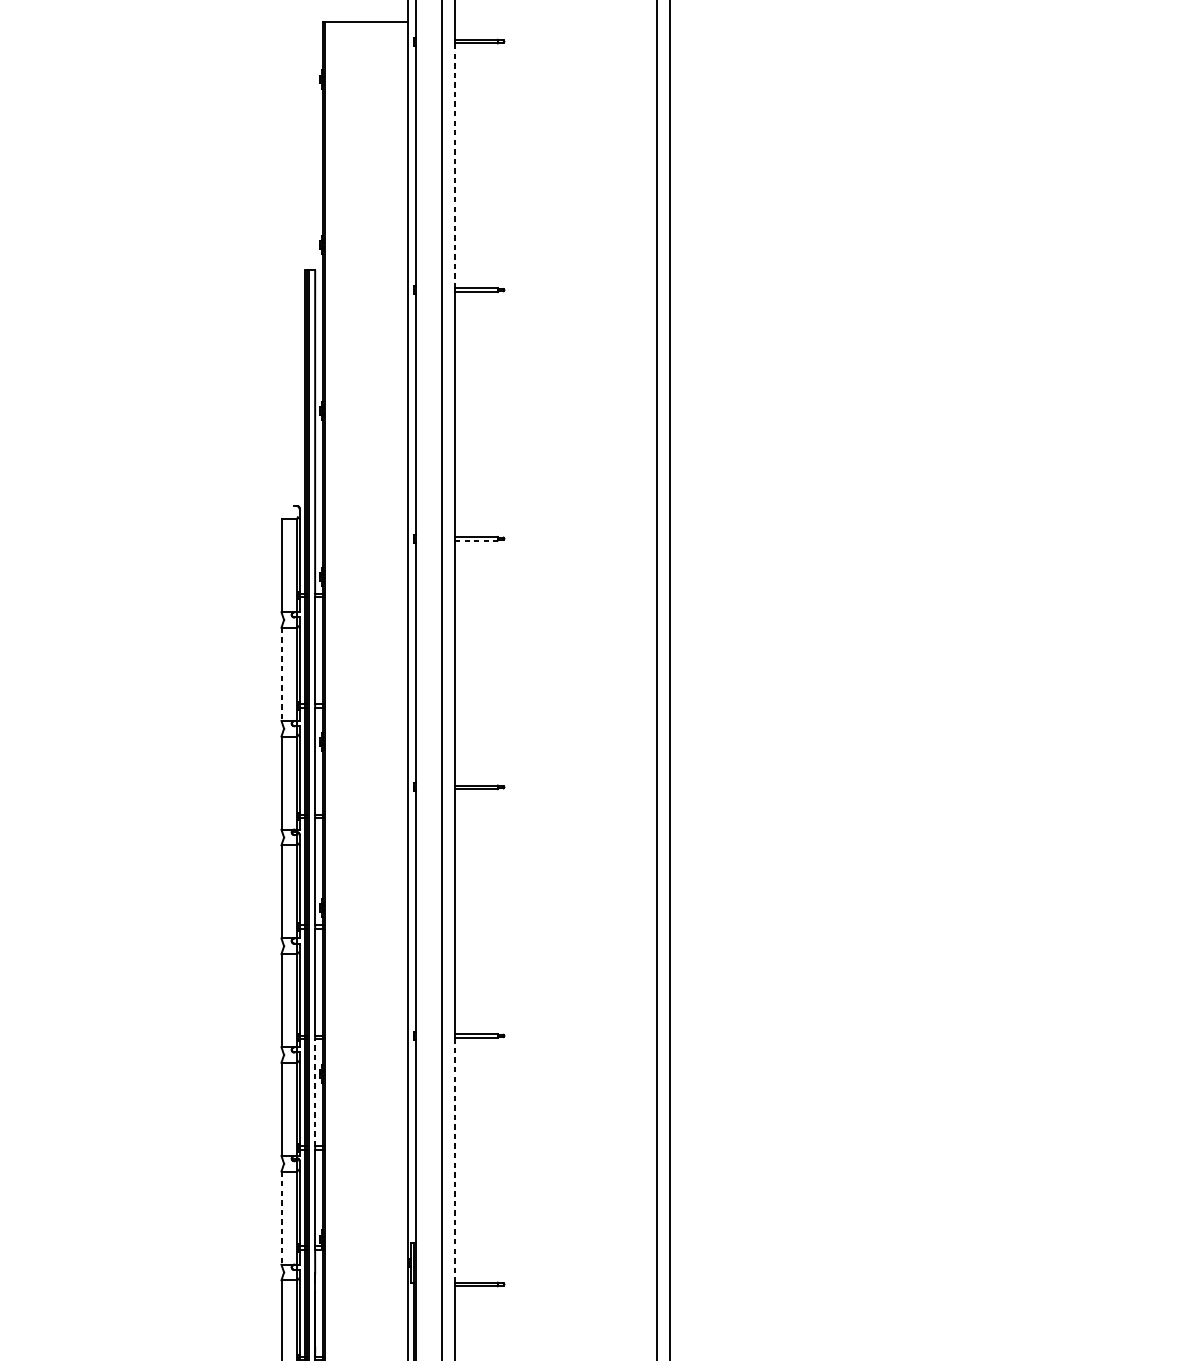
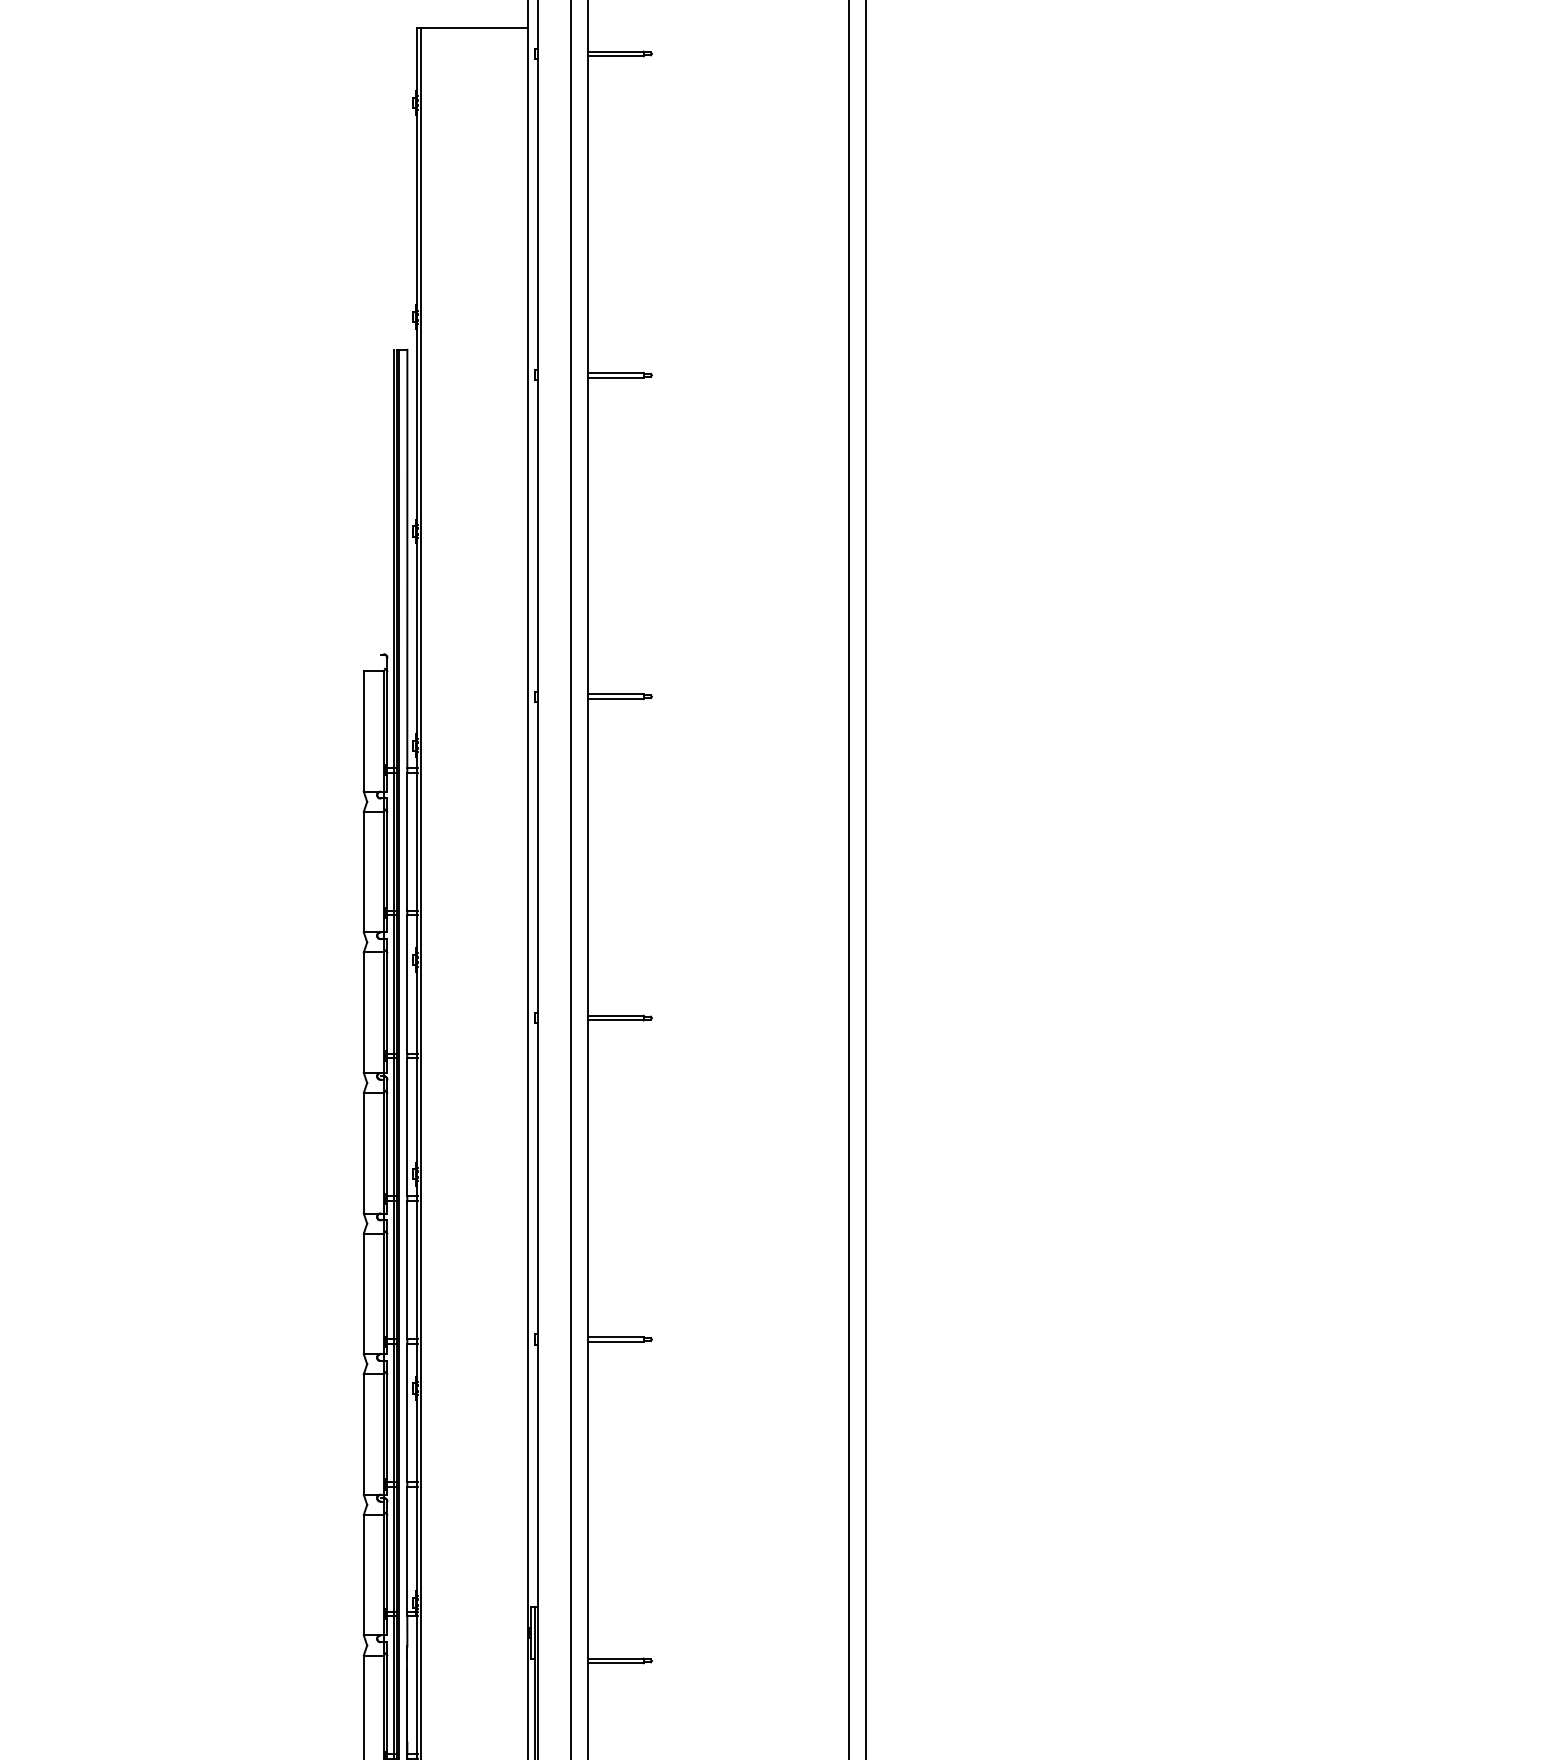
line: (455, 165) -> (588, 214), dashed -> solid
line: (476, 540) -> (615, 699), dashed -> solid
line: (281, 674) -> (363, 872), dashed -> solid
line: (315, 1092) -> (407, 1412), dashed -> solid
line: (455, 1159) -> (588, 1499), dashed -> solid
line: (281, 1218) -> (363, 1575), dashed -> solid

